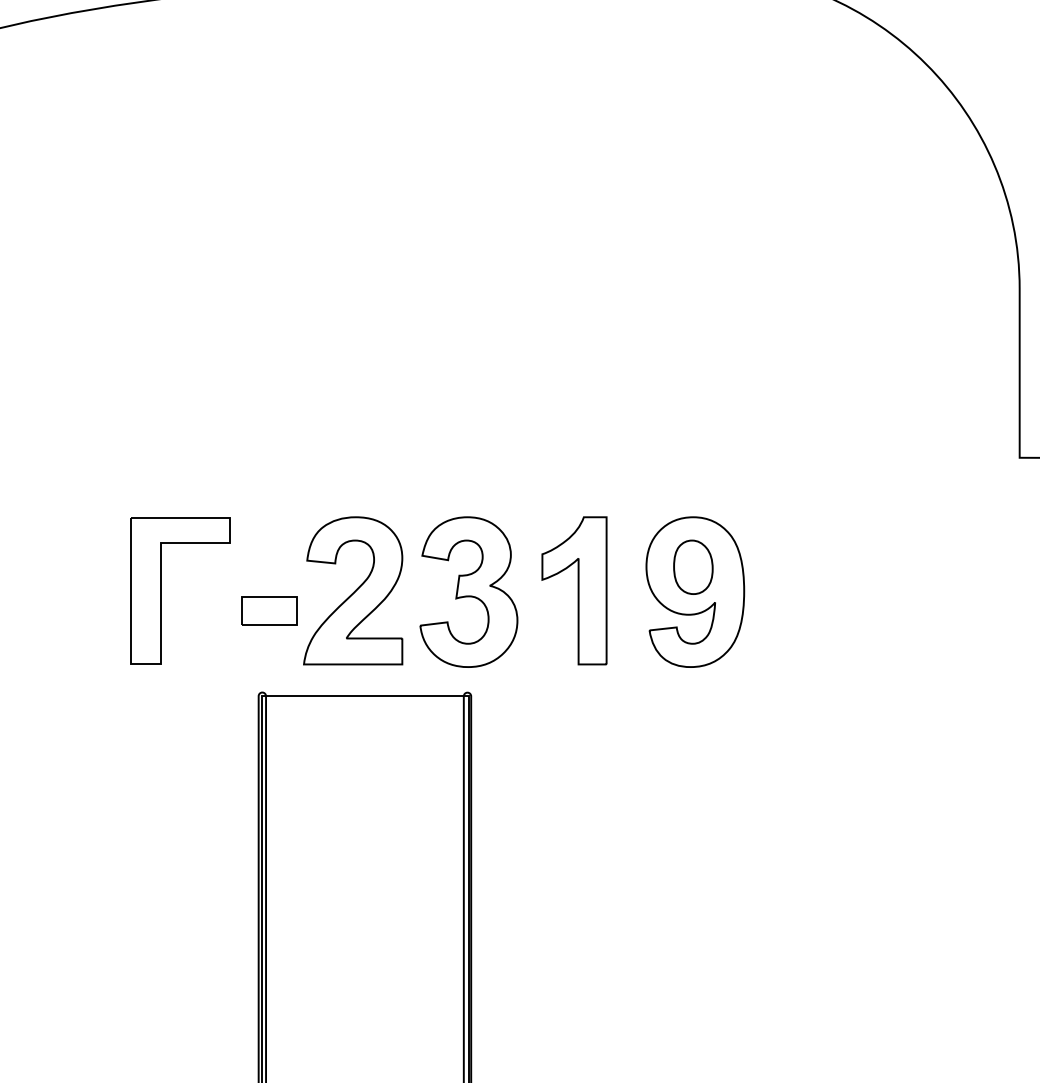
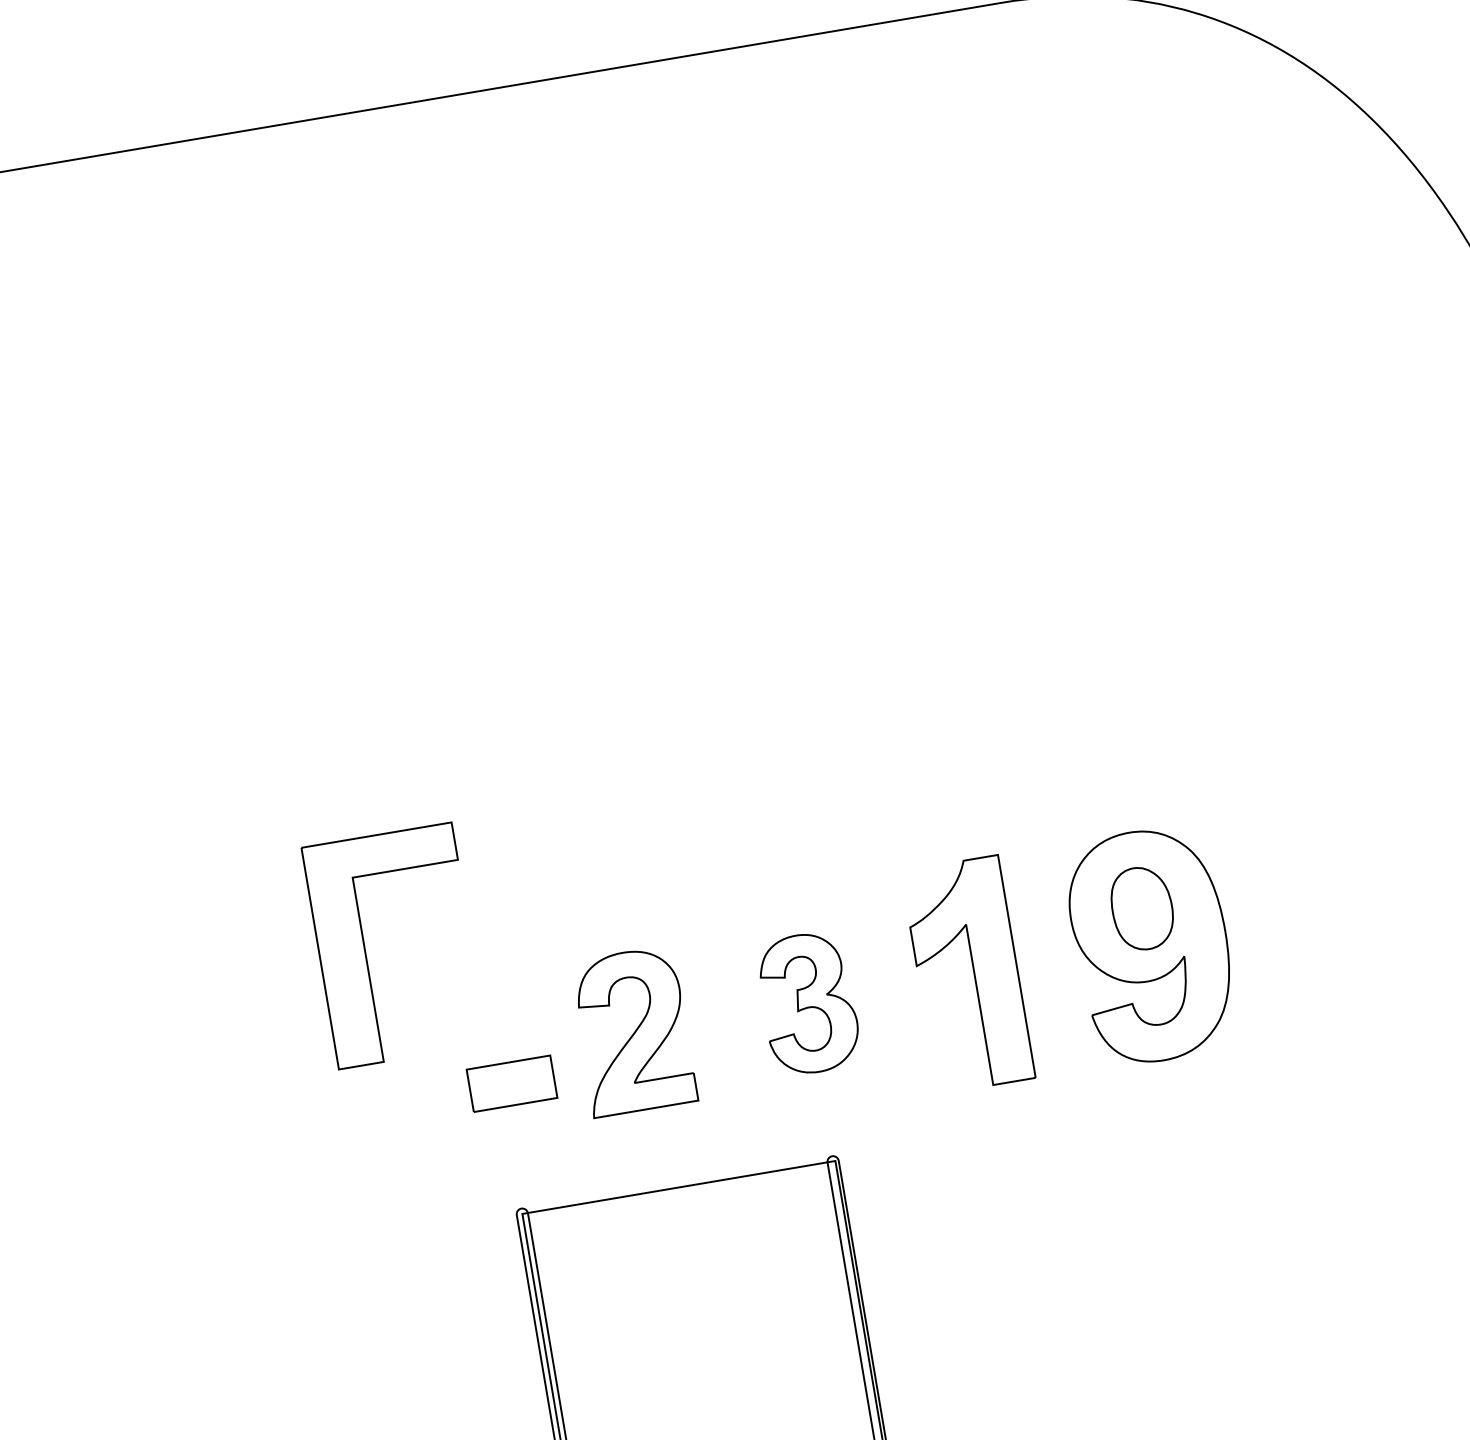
part: (161, 590) -> (365, 949), moved
part: (353, 590) -> (633, 1030), size x0.7
part: (468, 591) -> (807, 1002), size x0.6

